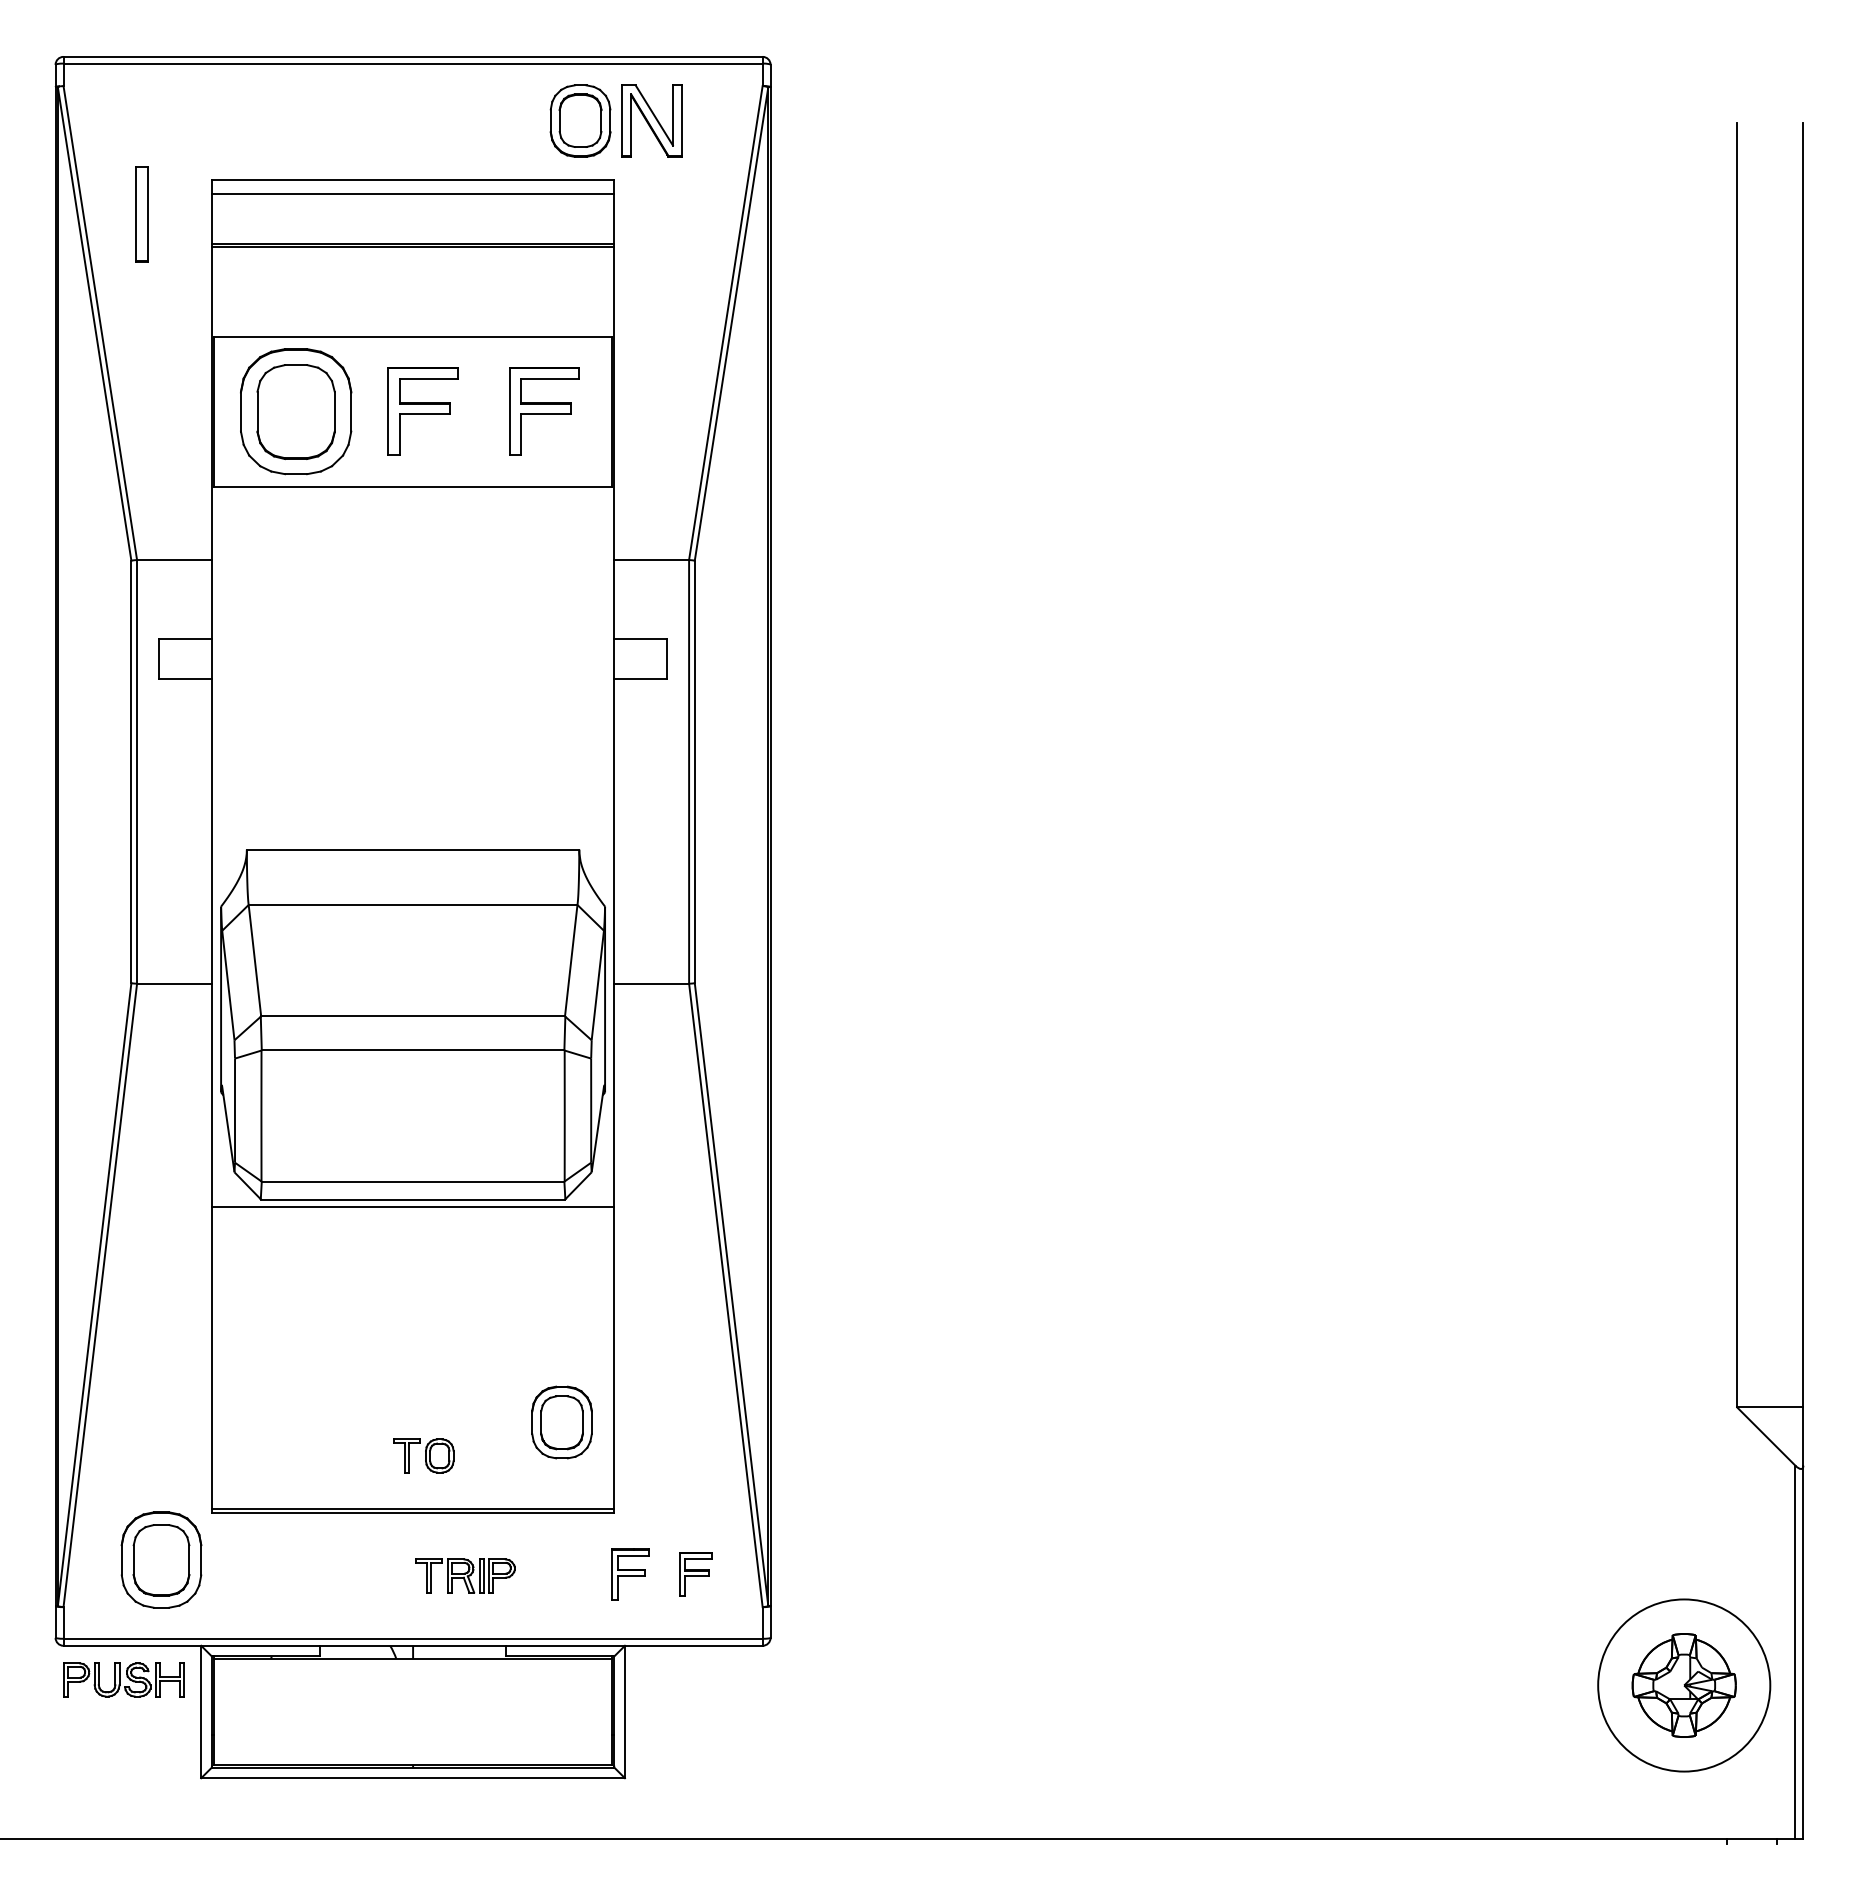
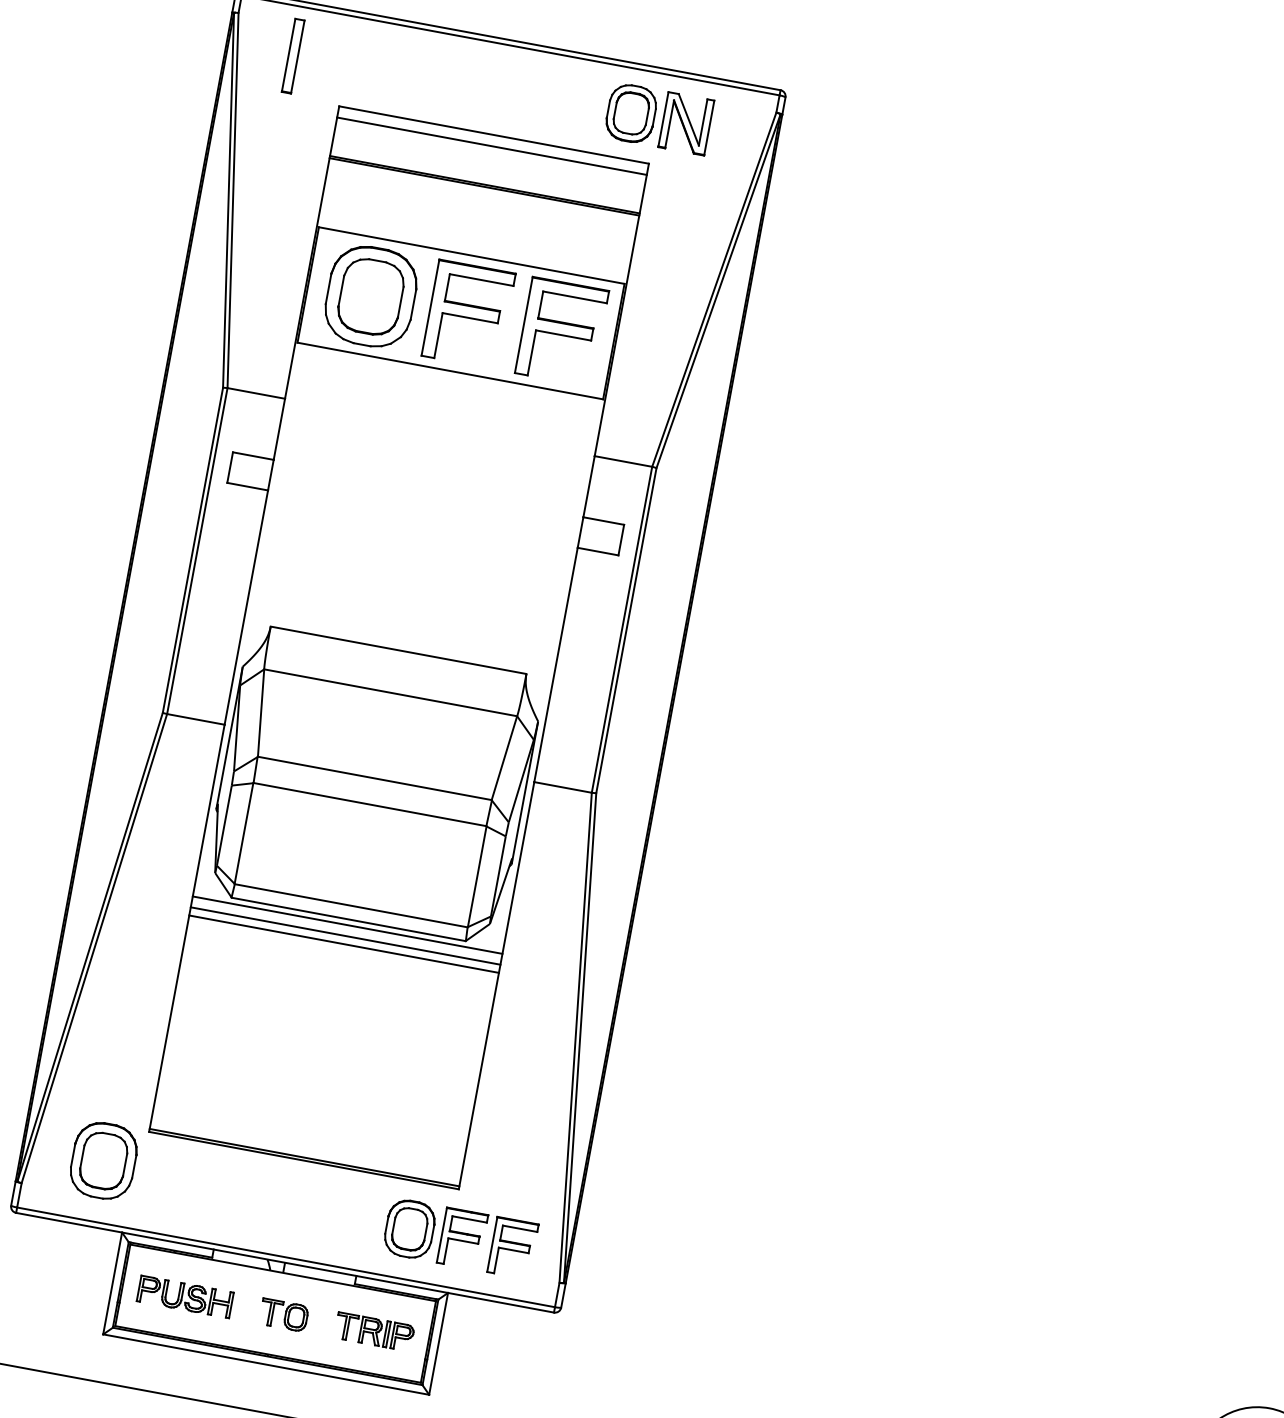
part: (141, 214) -> (292, 55), moved
part: (422, 411) -> (468, 314), size x1.43
part: (544, 411) -> (562, 331), size x1.43
line: (412, 1221) -> (345, 936), added
line: (412, 1231) -> (343, 943), added
part: (561, 1422) -> (409, 1229), moved
part: (423, 1455) -> (283, 1314), moved
part: (630, 1574) -> (462, 1238), size x1.43
part: (695, 1574) -> (512, 1248), size x1.67
part: (465, 1575) -> (374, 1331), moved
part: (123, 1679) -> (185, 1296), moved

